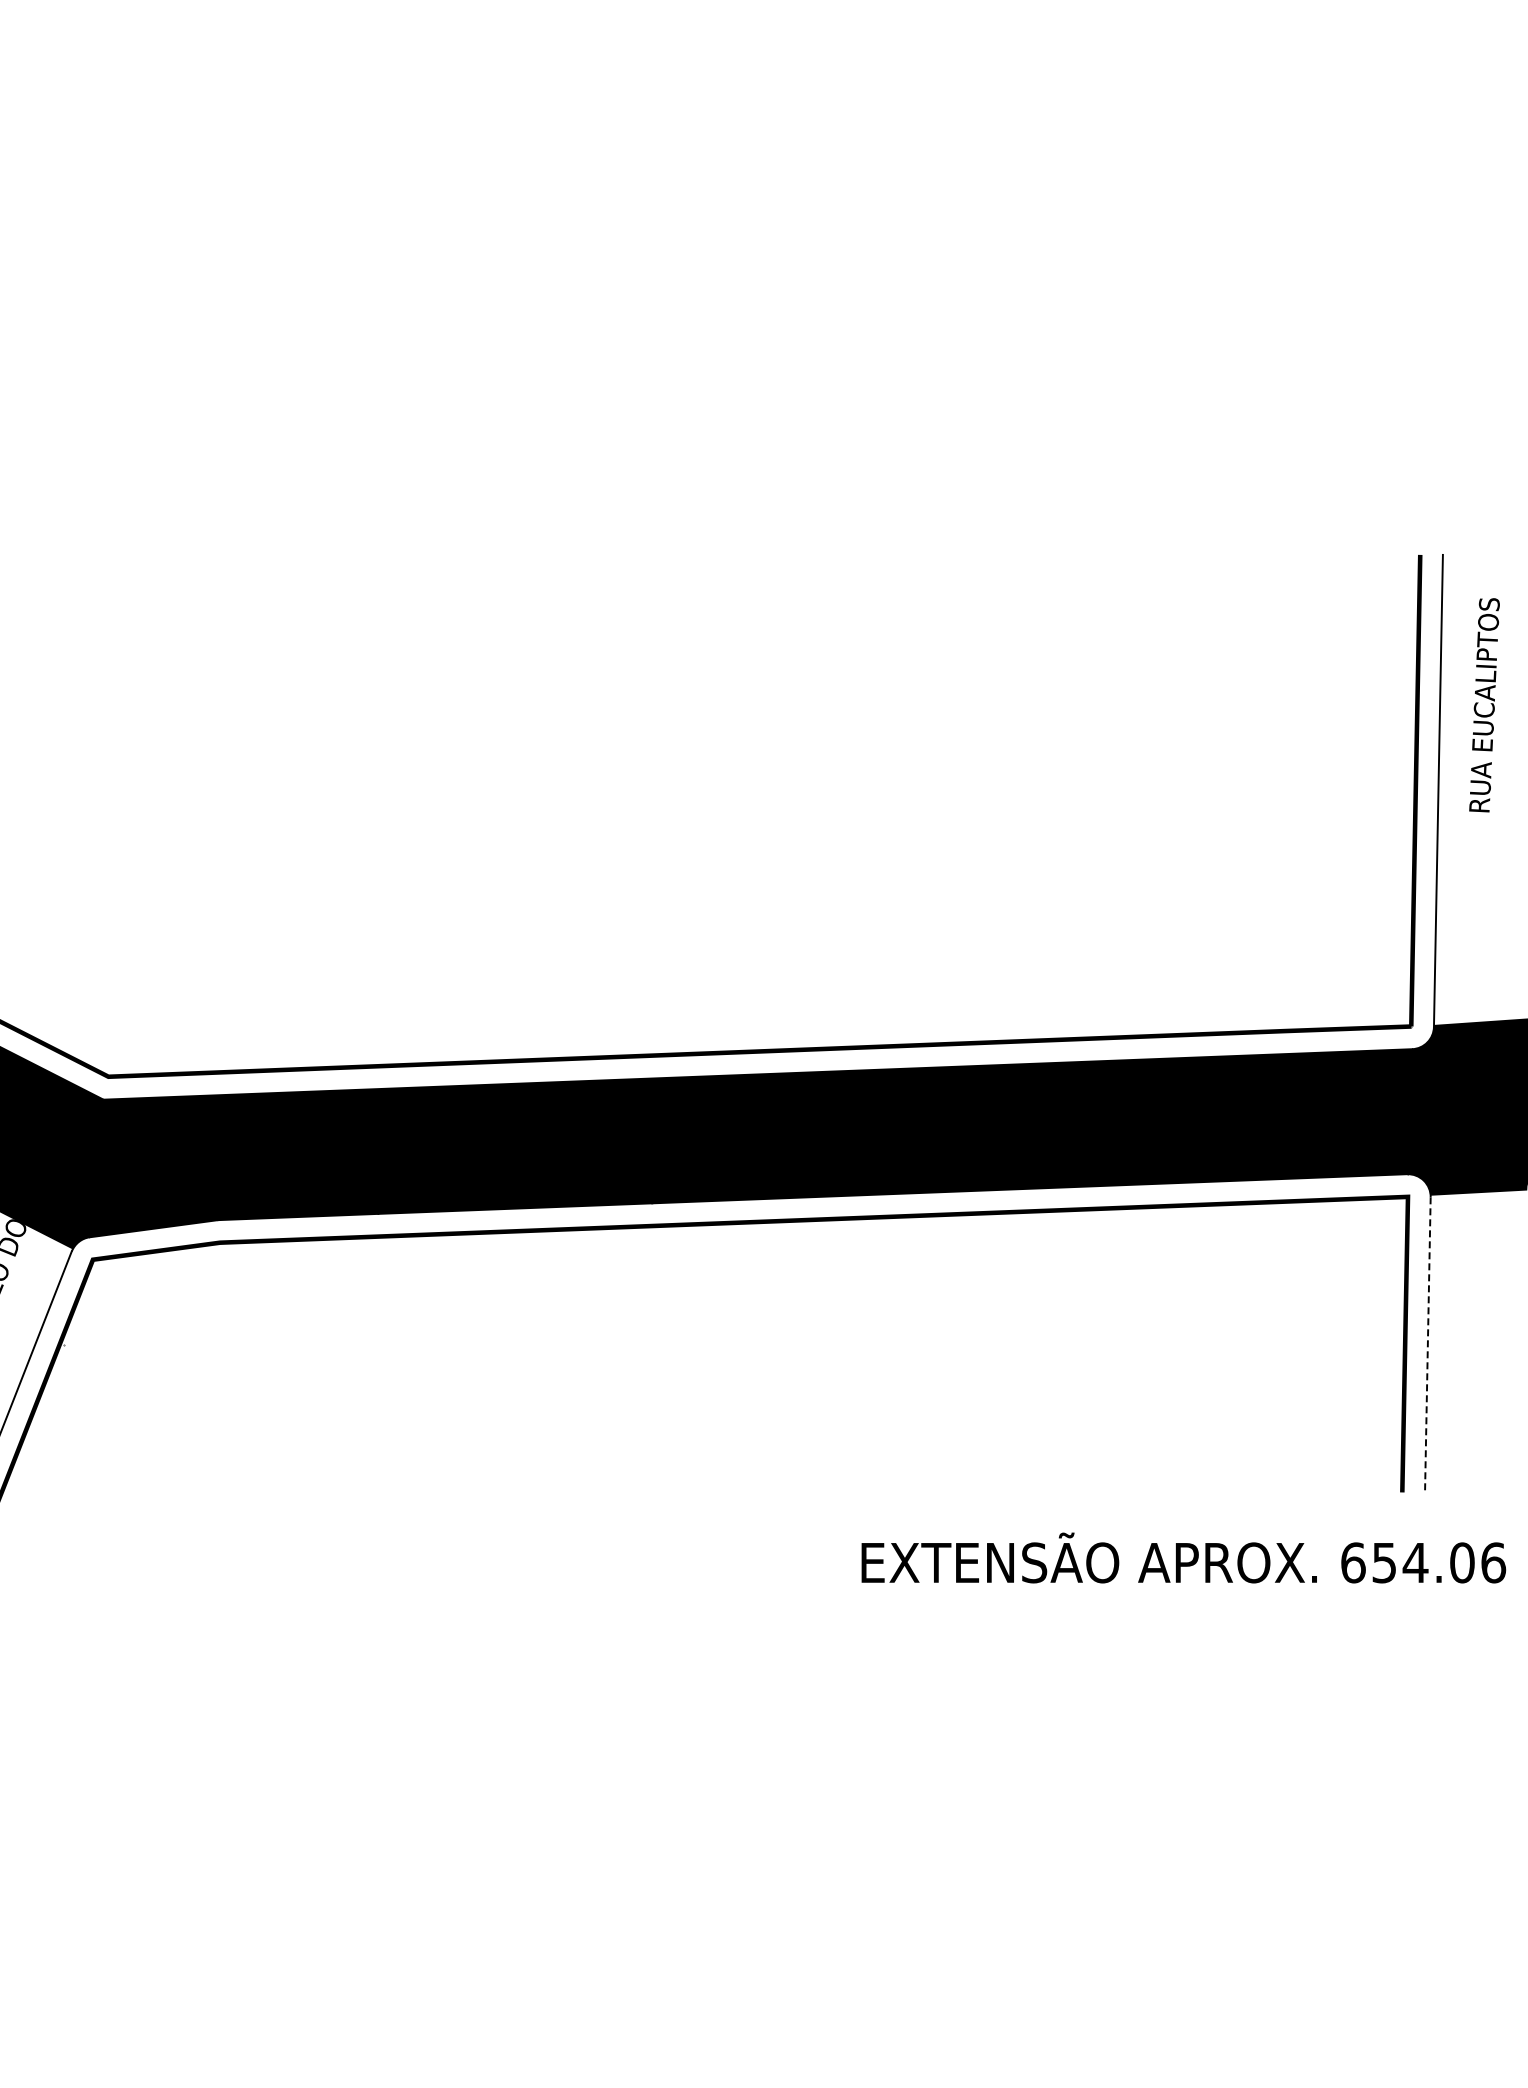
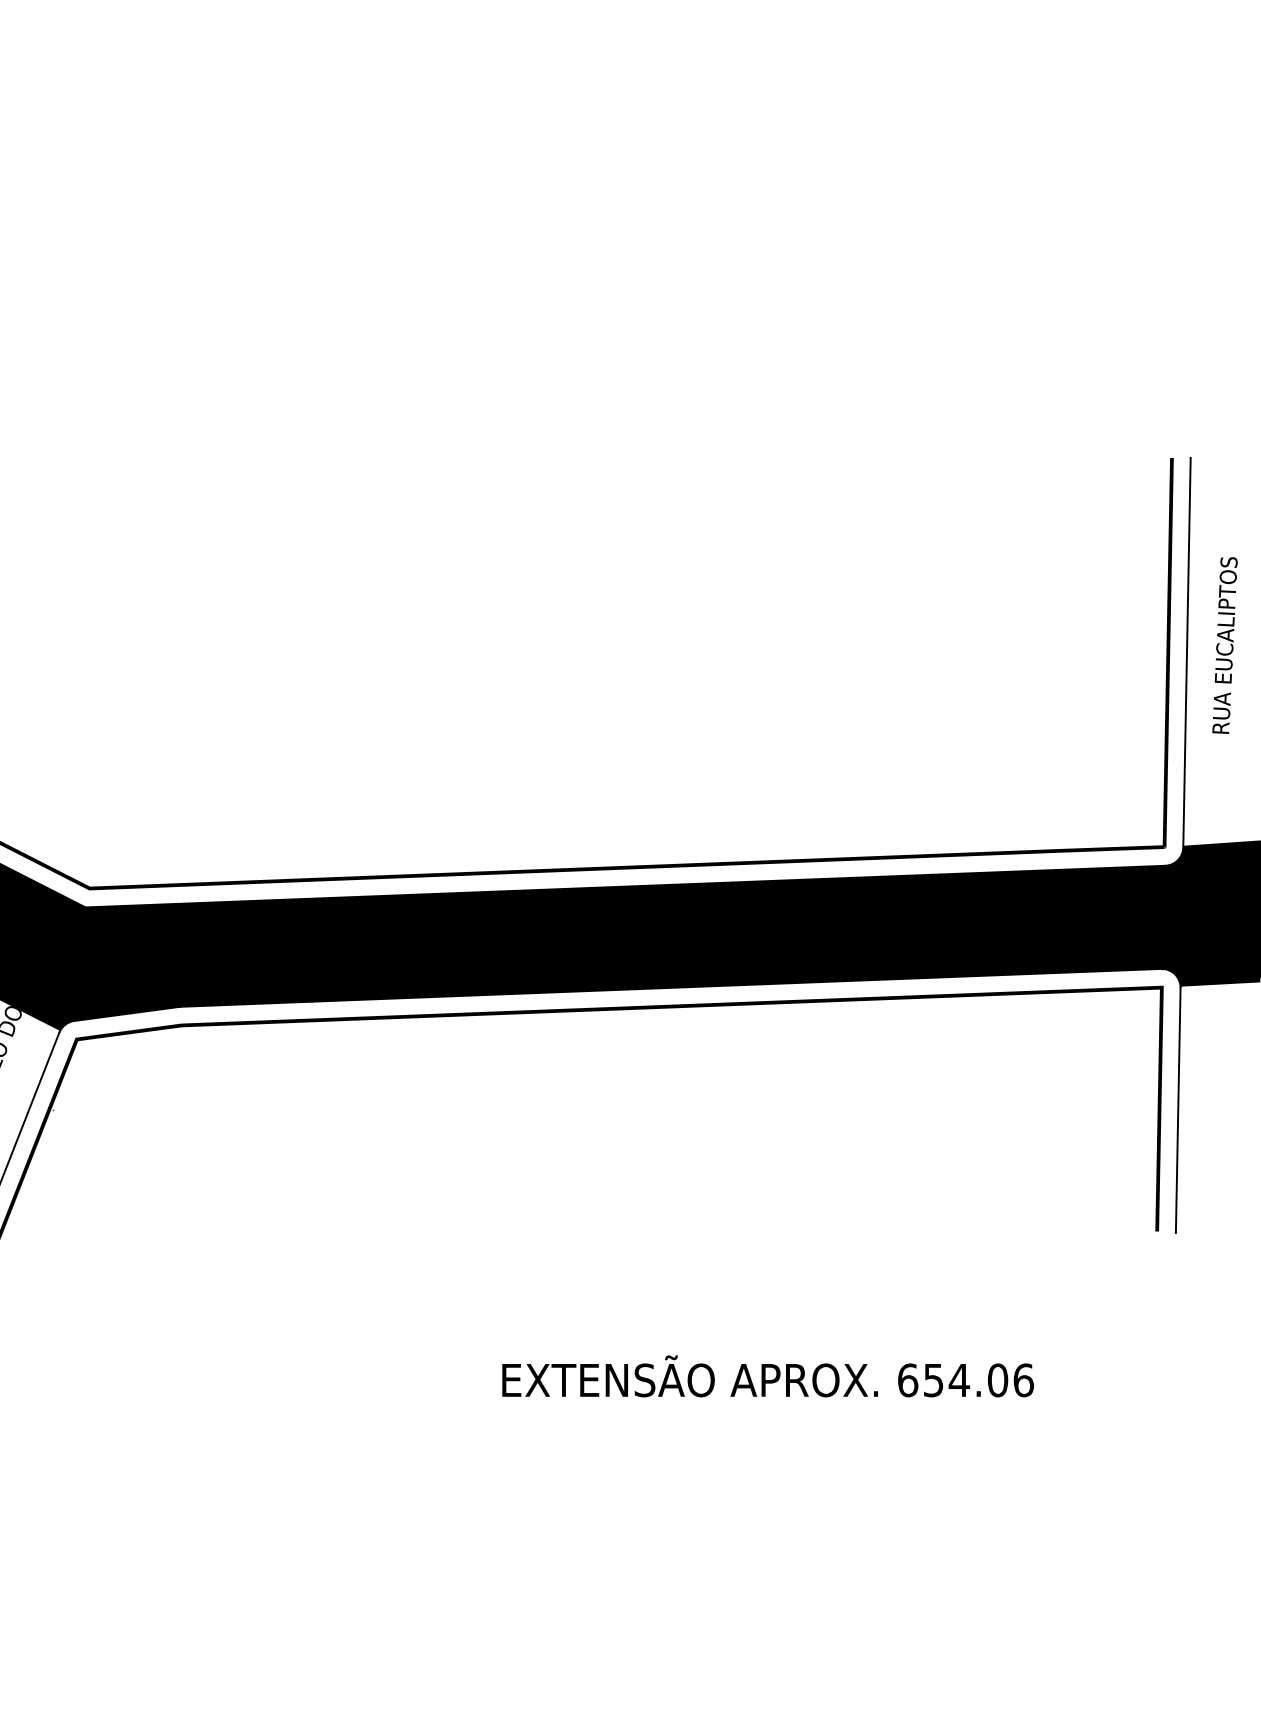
text: (1484, 705) -> (1224, 645), moved
line: (1427, 1346) -> (1177, 1111), dashed -> solid
text: (1183, 1557) -> (767, 1375), moved

